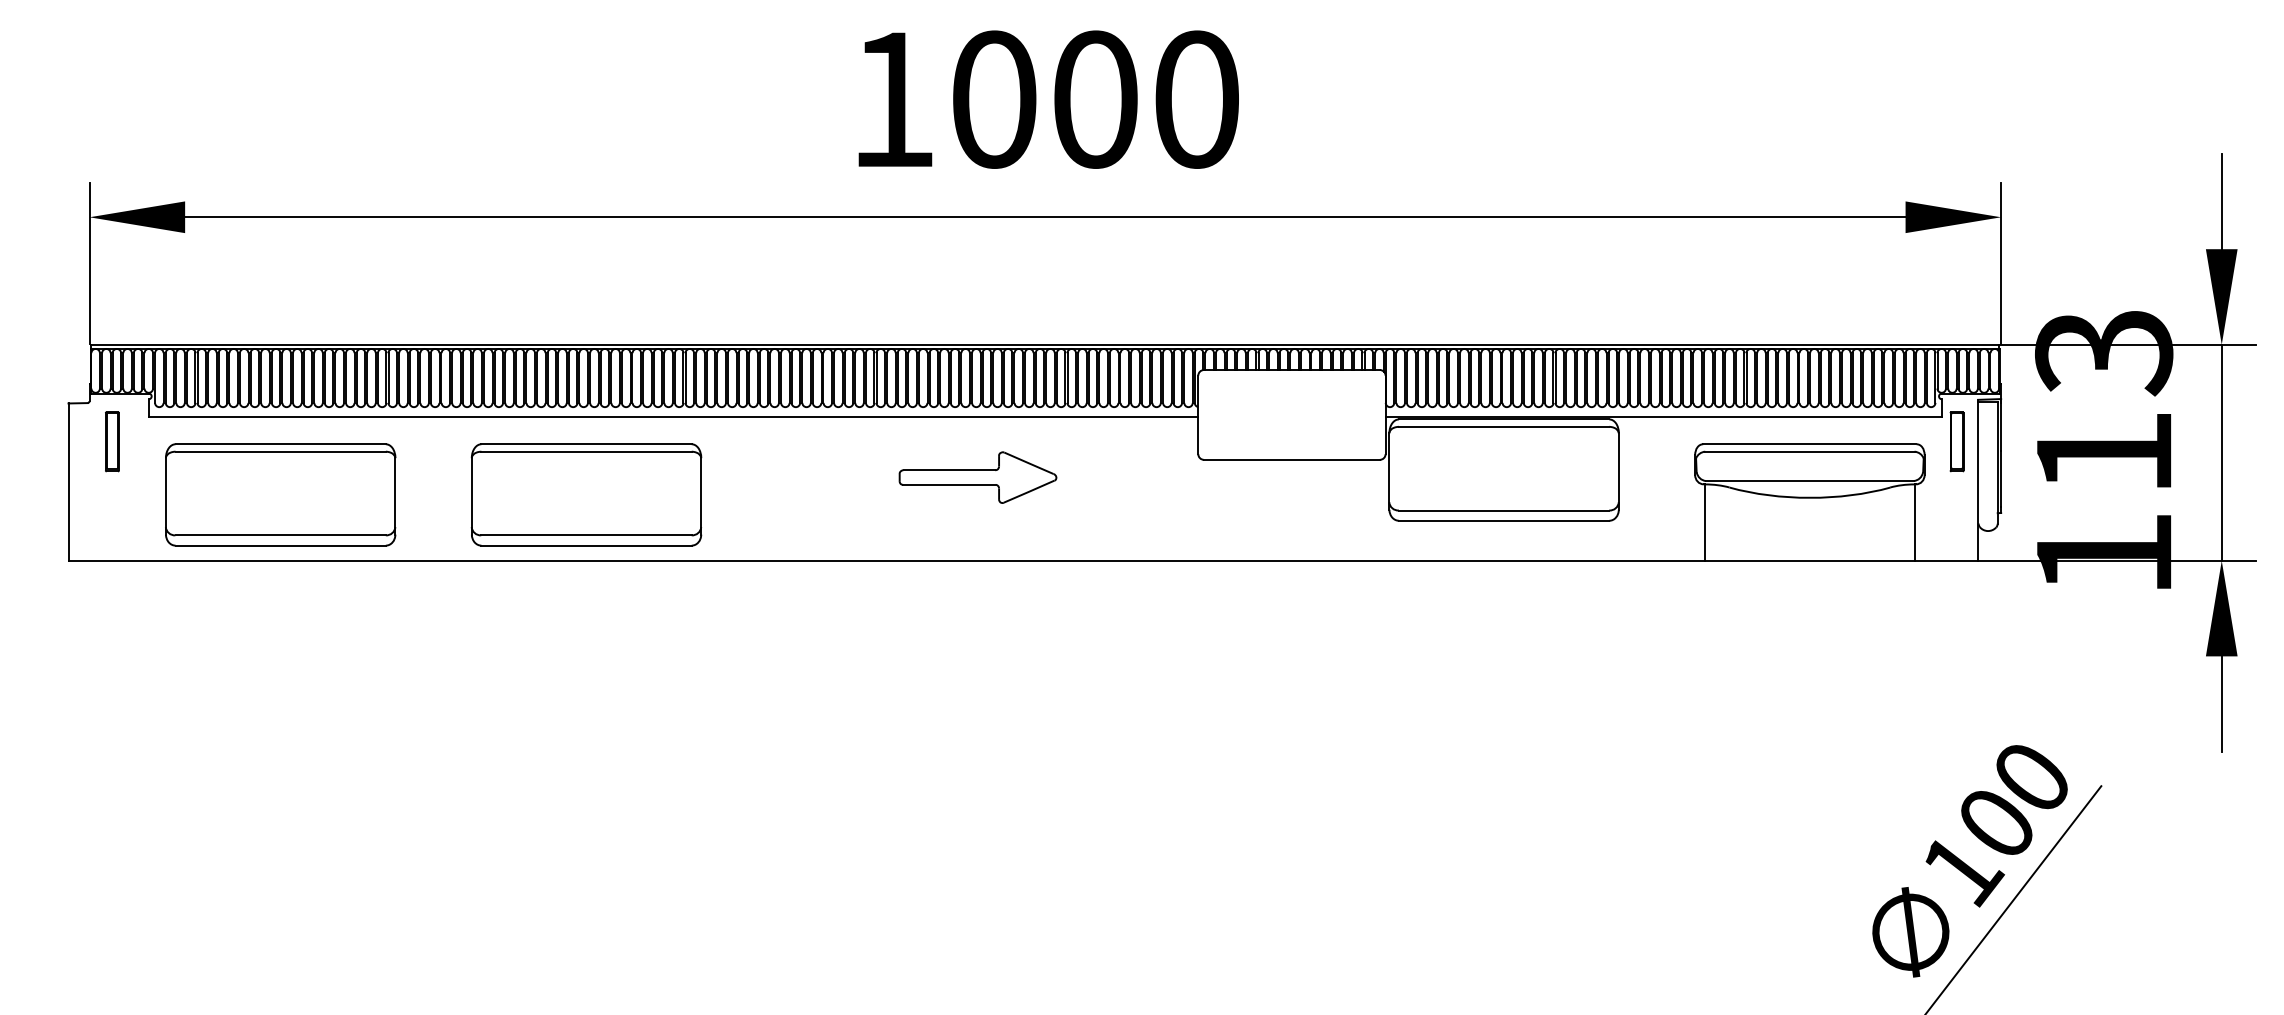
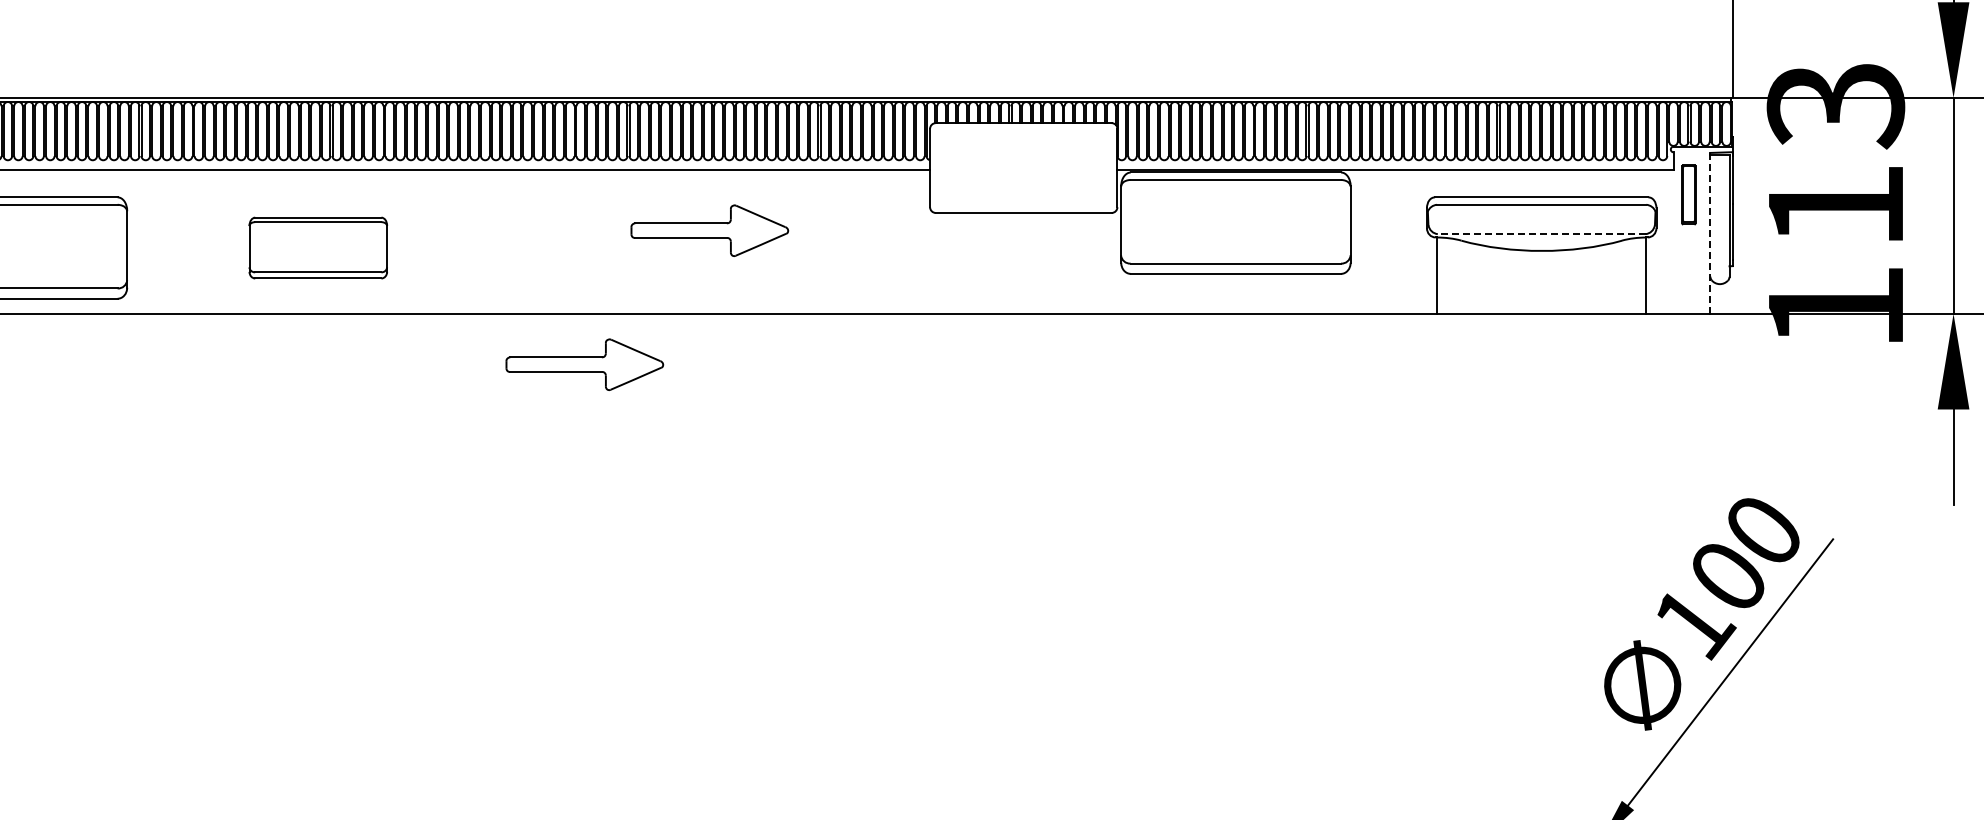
line: (1978, 480) -> (1710, 233), solid -> dashed
line: (1809, 481) -> (1541, 234), solid -> dashed
part: (586, 494) -> (318, 247), size x0.6
part: (852, 611) -> (584, 364), added

